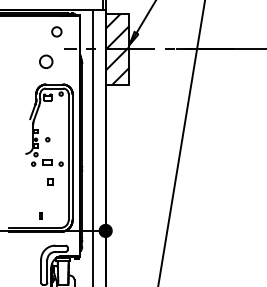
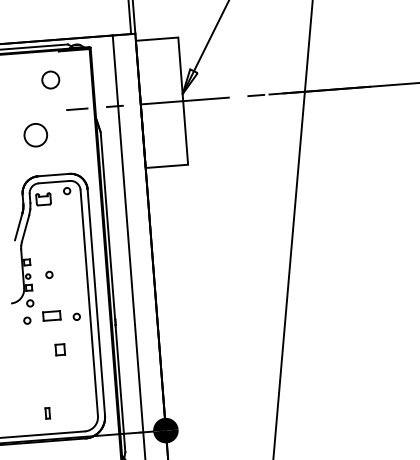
hatch: (117, 48) -> (161, 101), removed

